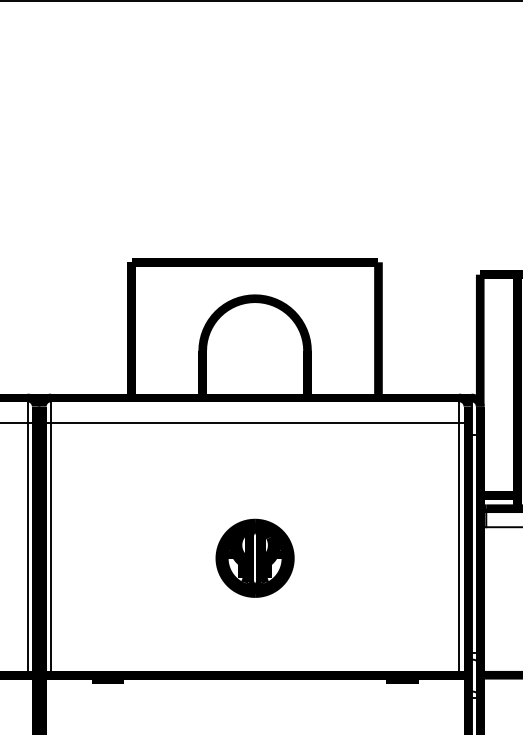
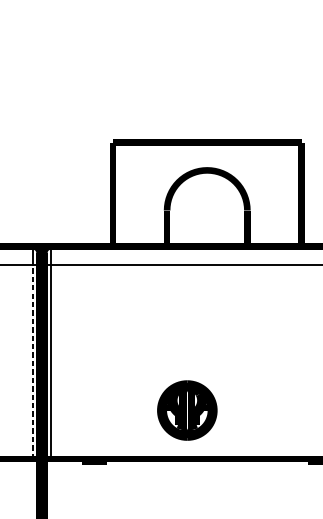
line: (27, 548) -> (32, 361), solid -> dashed
part: (254, 557) -> (186, 409), moved

